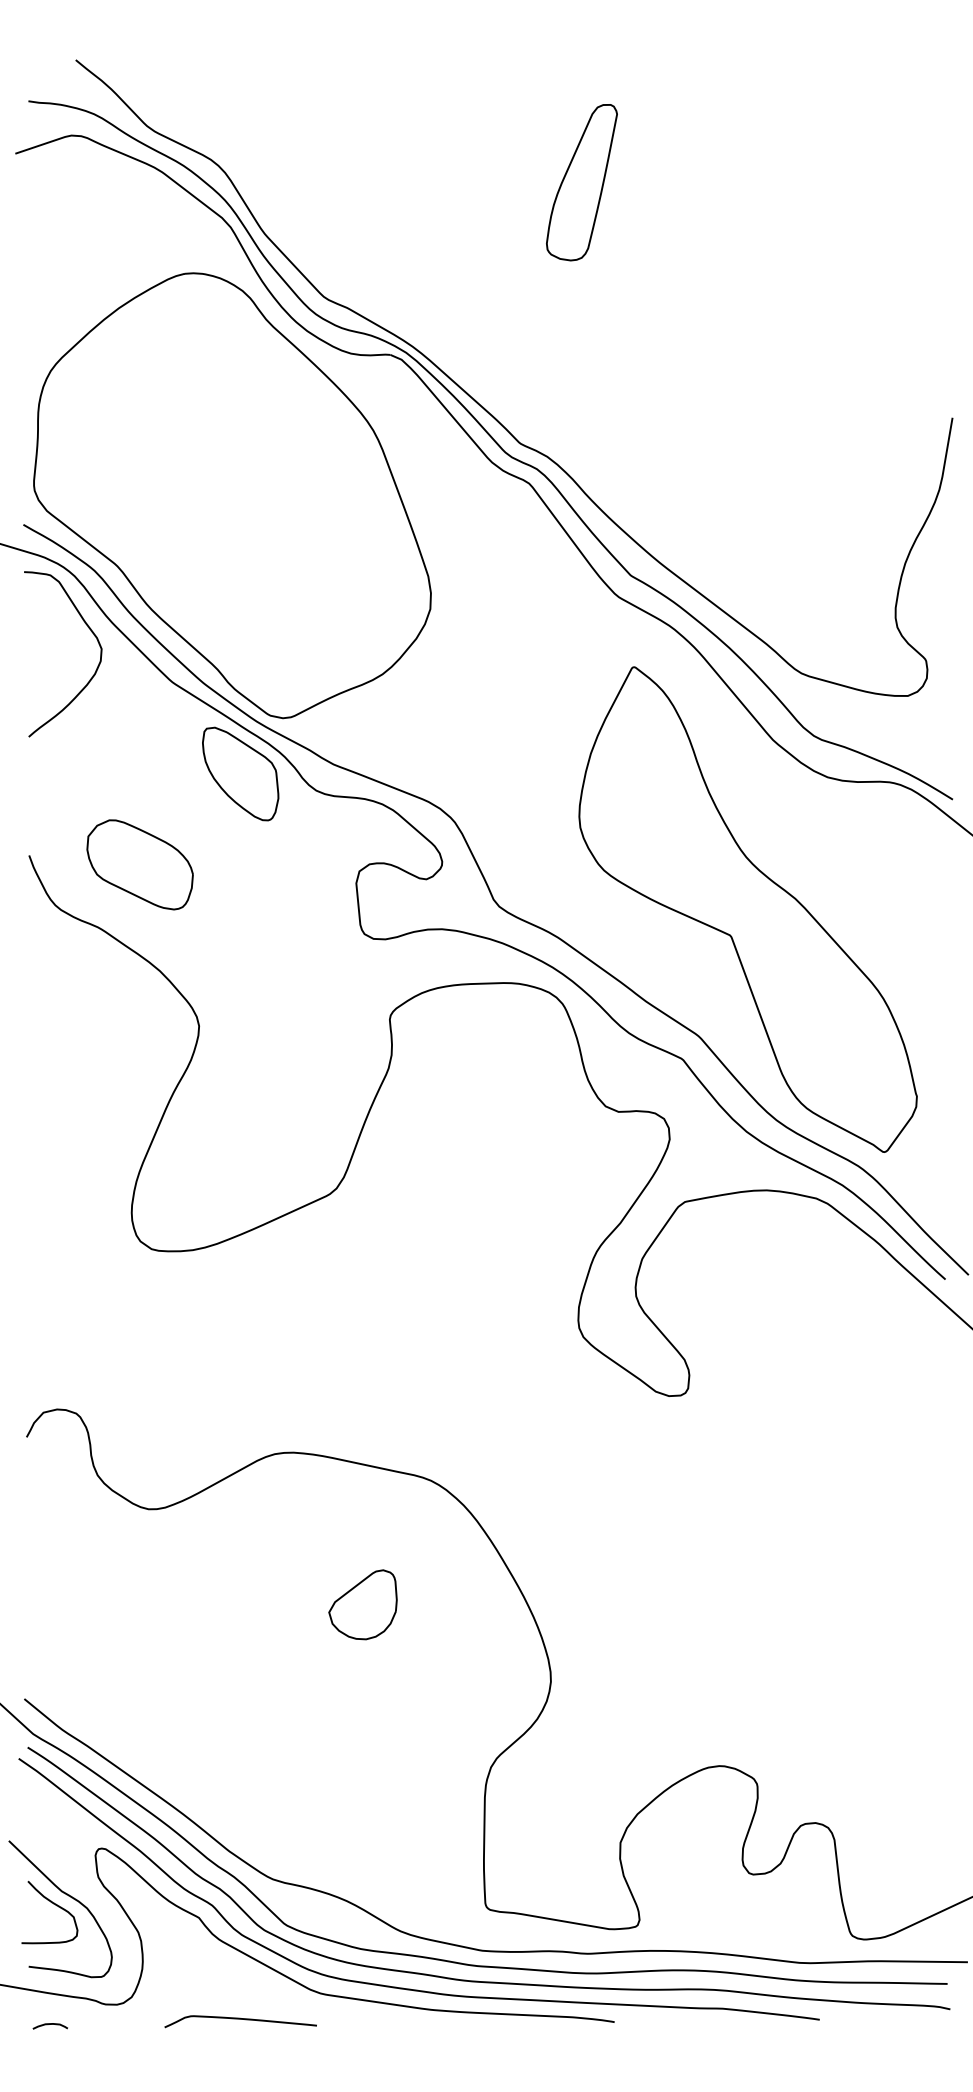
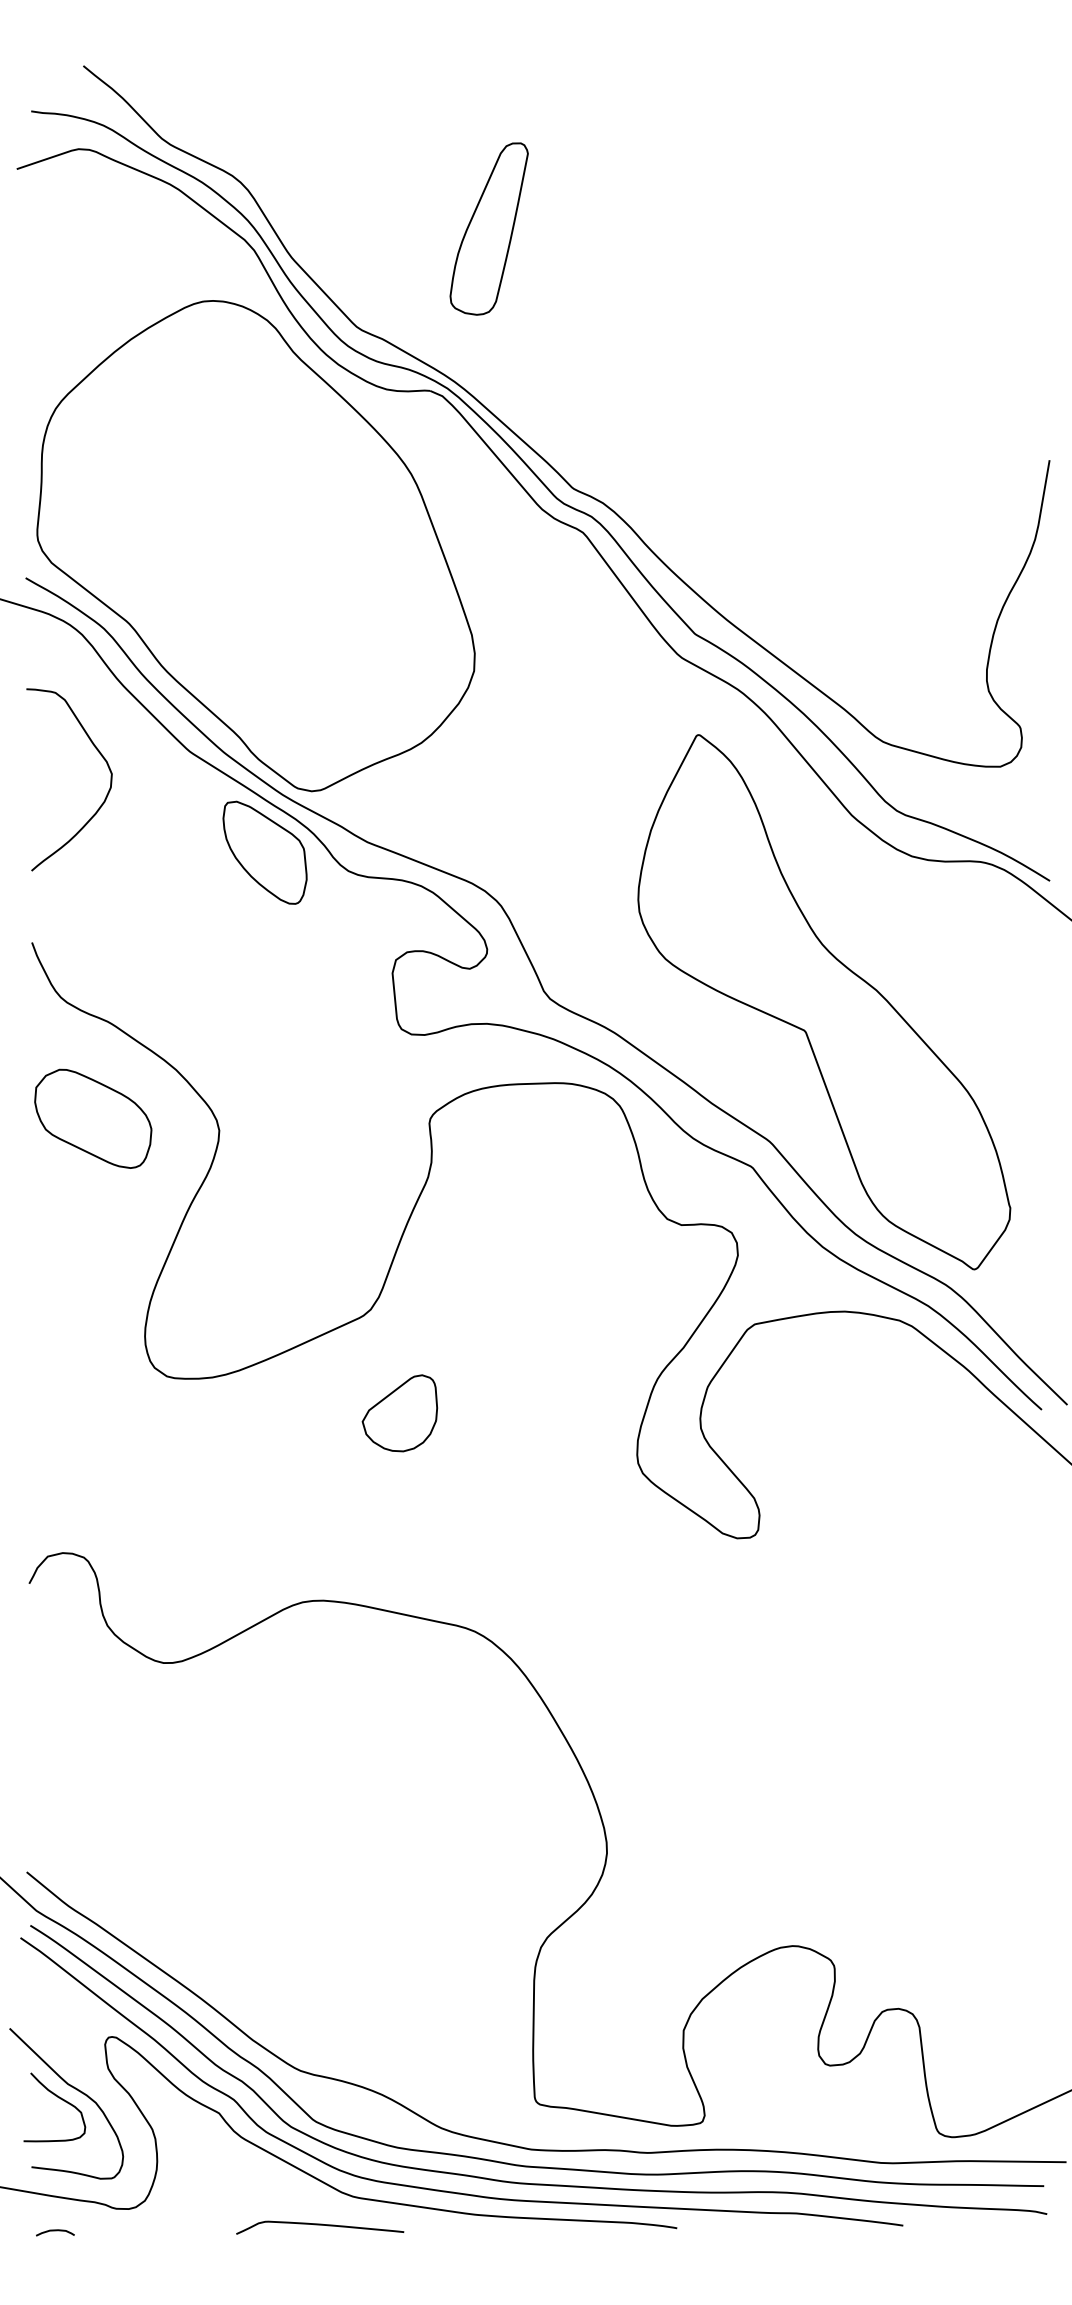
part: (581, 182) -> (488, 228), moved
curve: (91, 632) -> (100, 755), moved
part: (140, 864) -> (93, 1118), moved
part: (362, 1604) -> (399, 1413), moved
curve: (241, 2019) -> (320, 2225), moved

